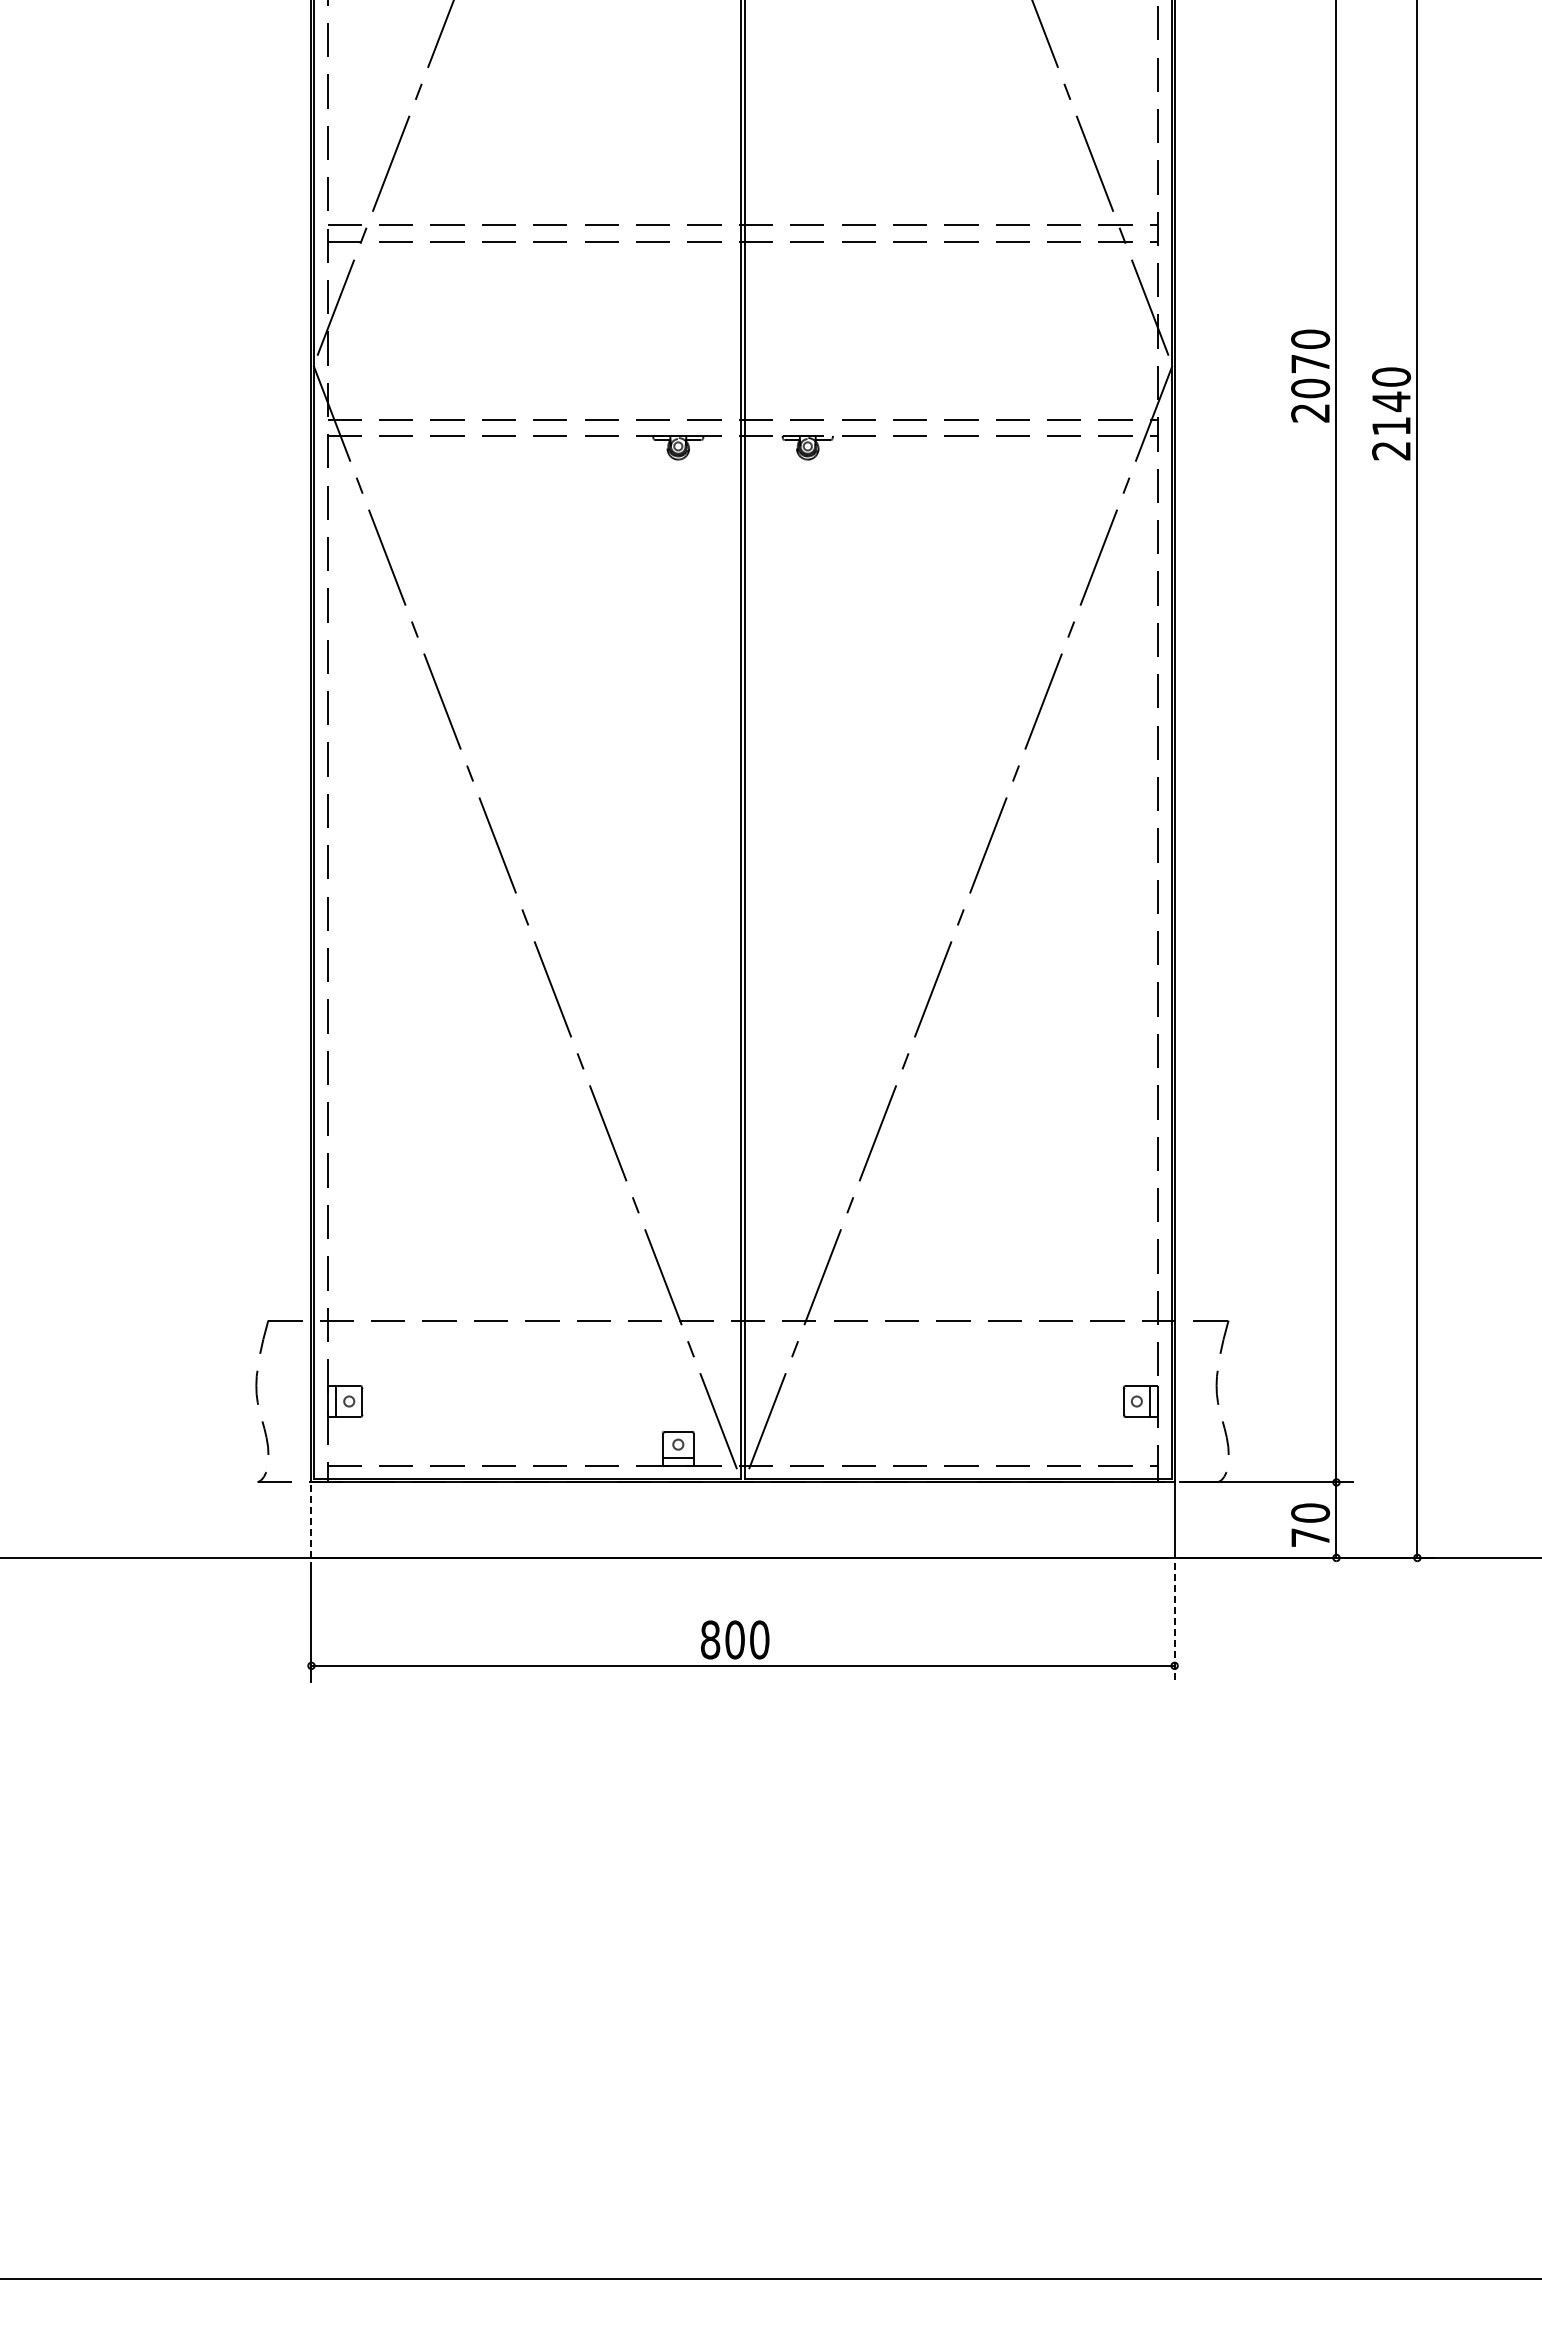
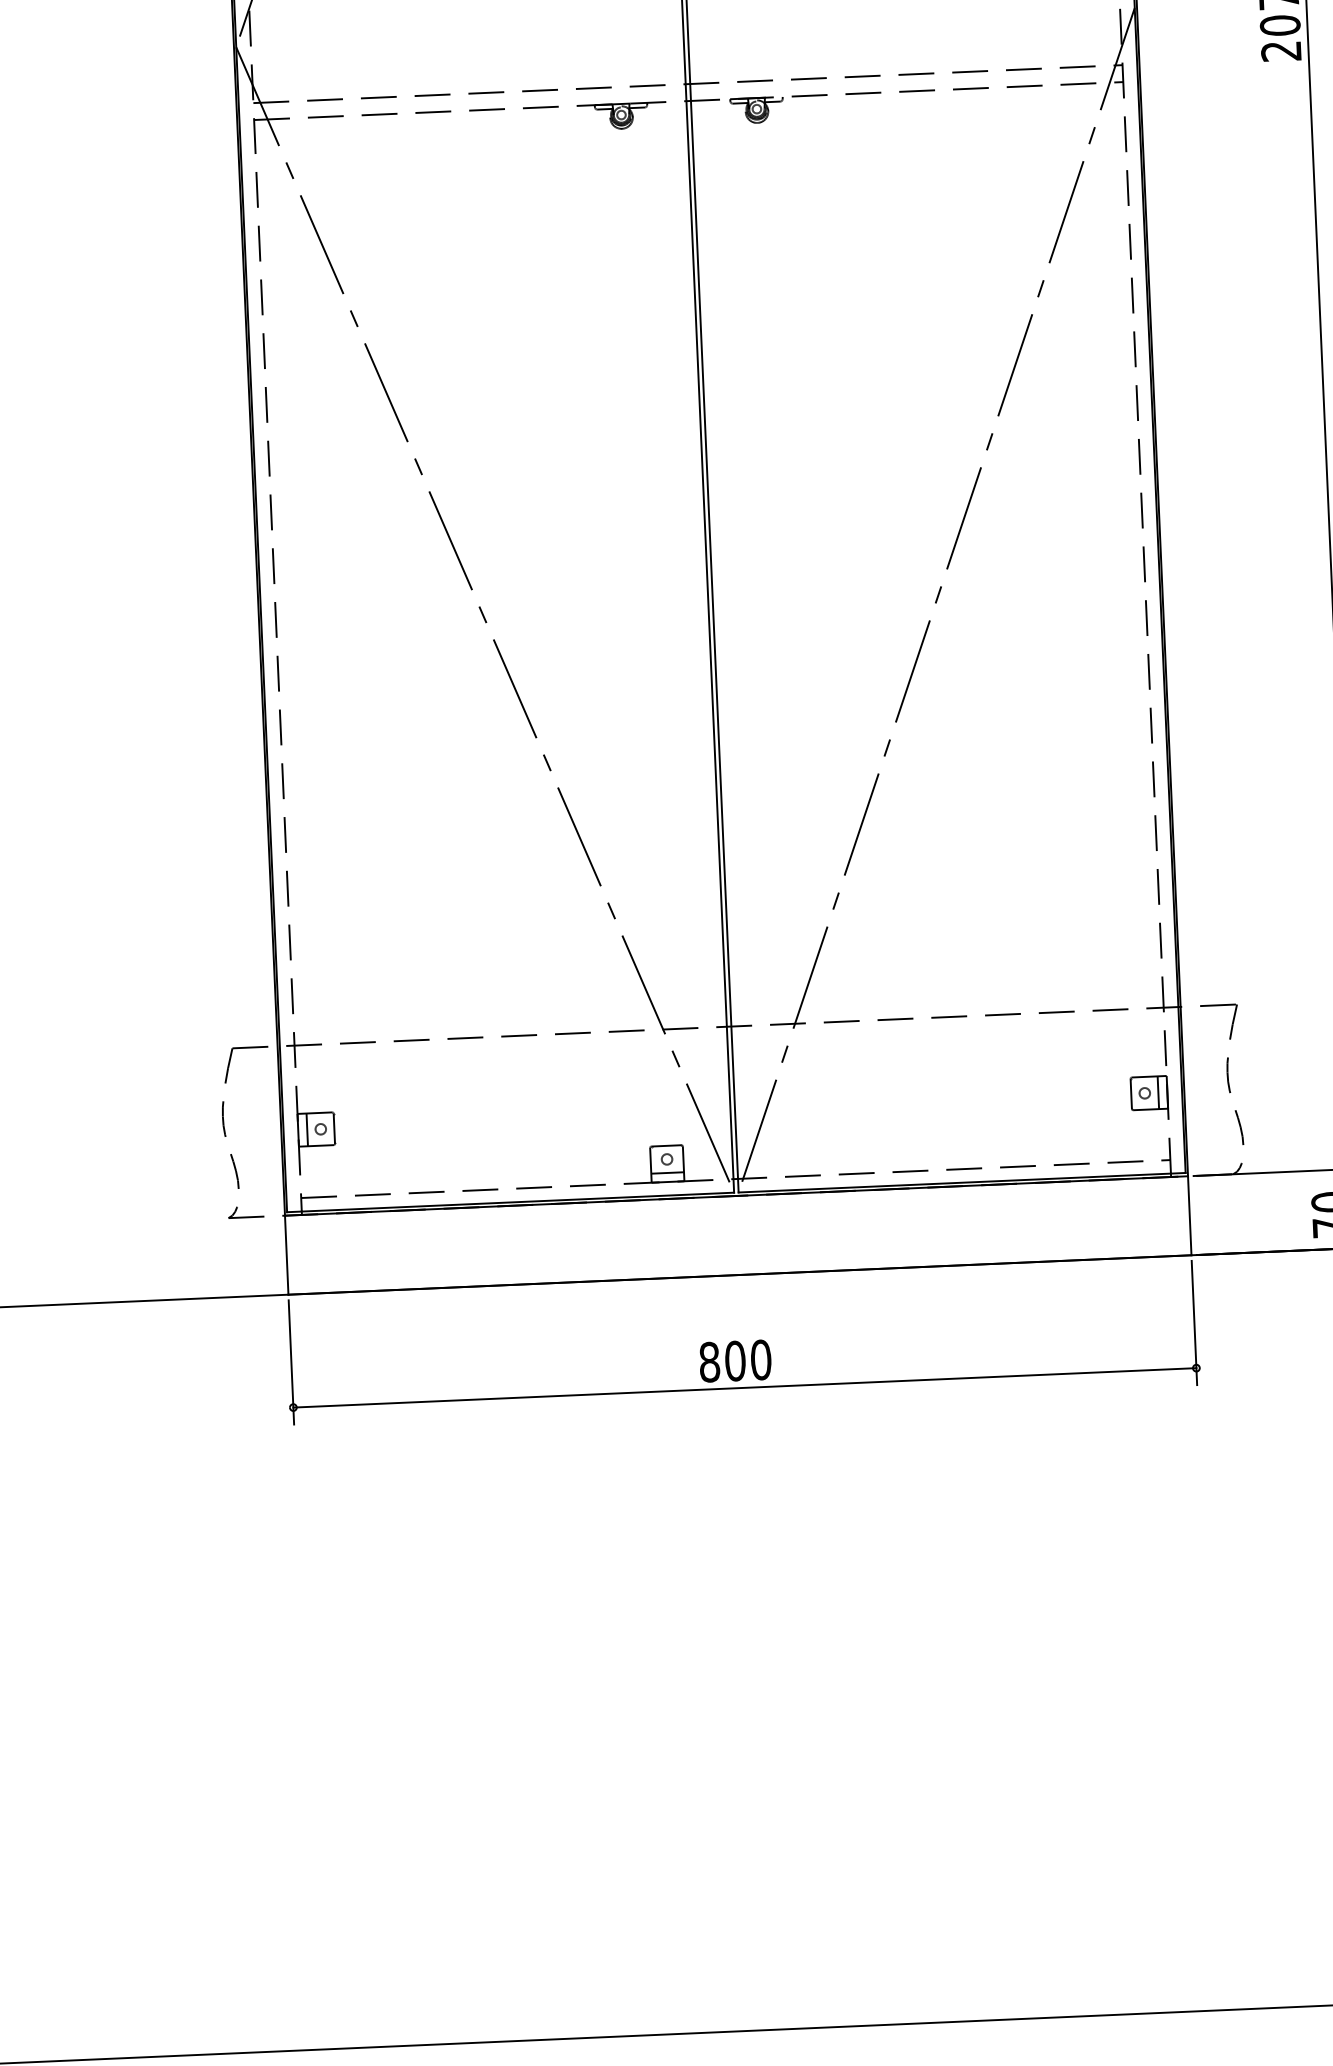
line: (311, 1520) -> (286, 1255), dashed -> solid
line: (1174, 1623) -> (1194, 1323), dashed -> solid

